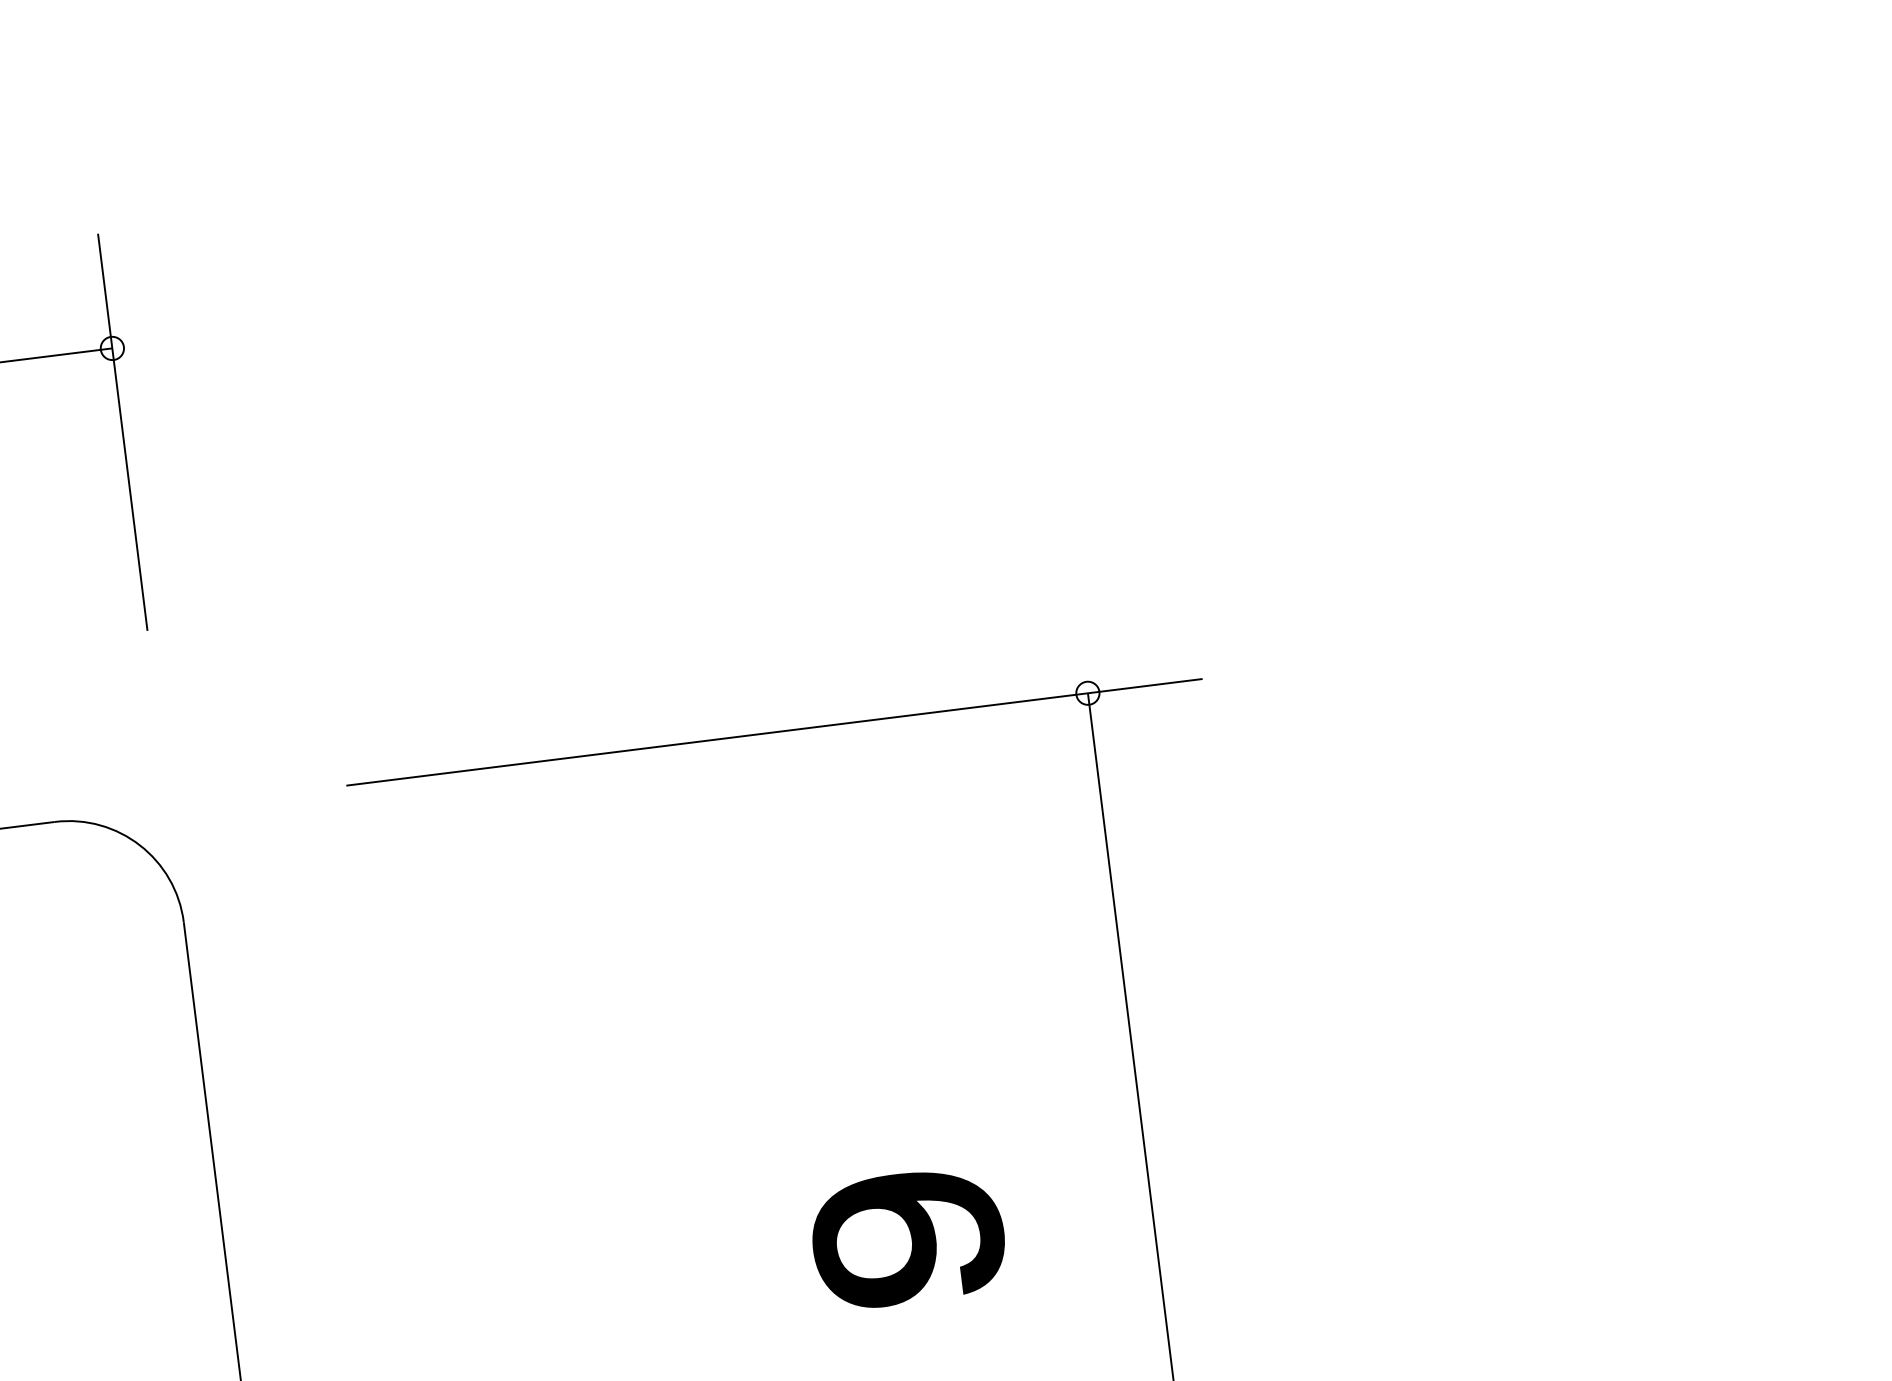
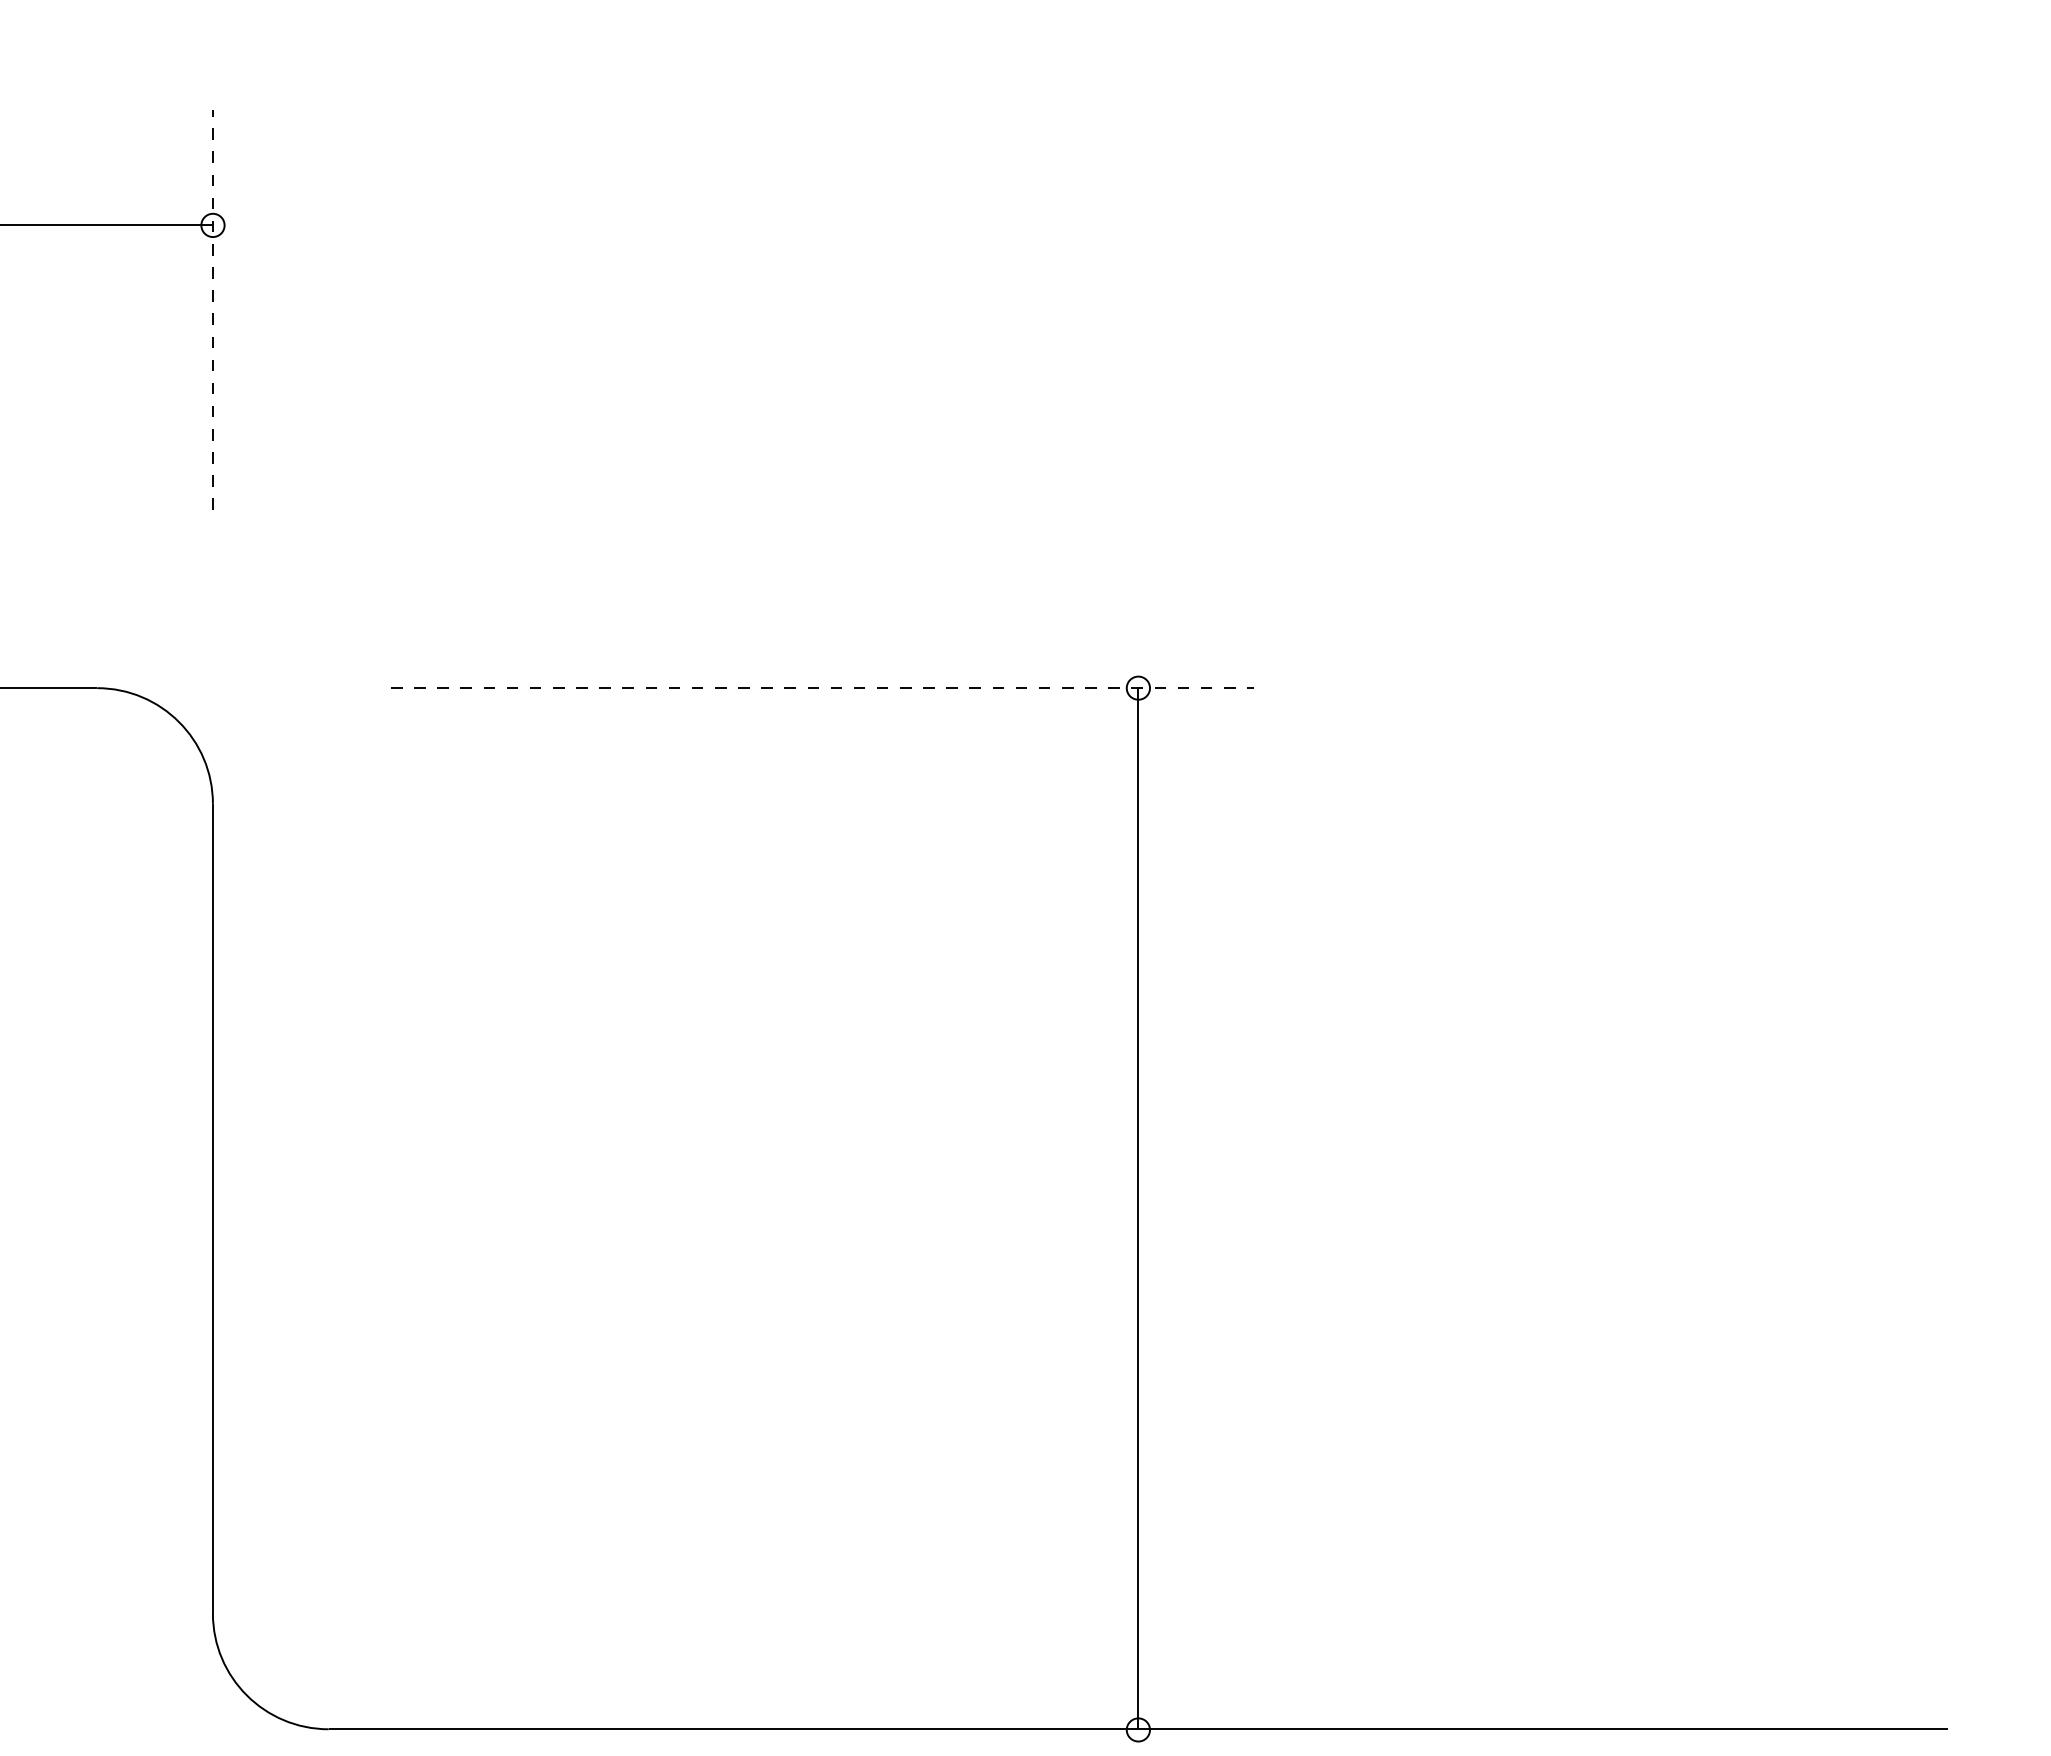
line: (122, 431) -> (212, 309), solid -> dashed
line: (775, 732) -> (823, 688), solid -> dashed
part: (907, 1238) -> (892, 1206), removed

